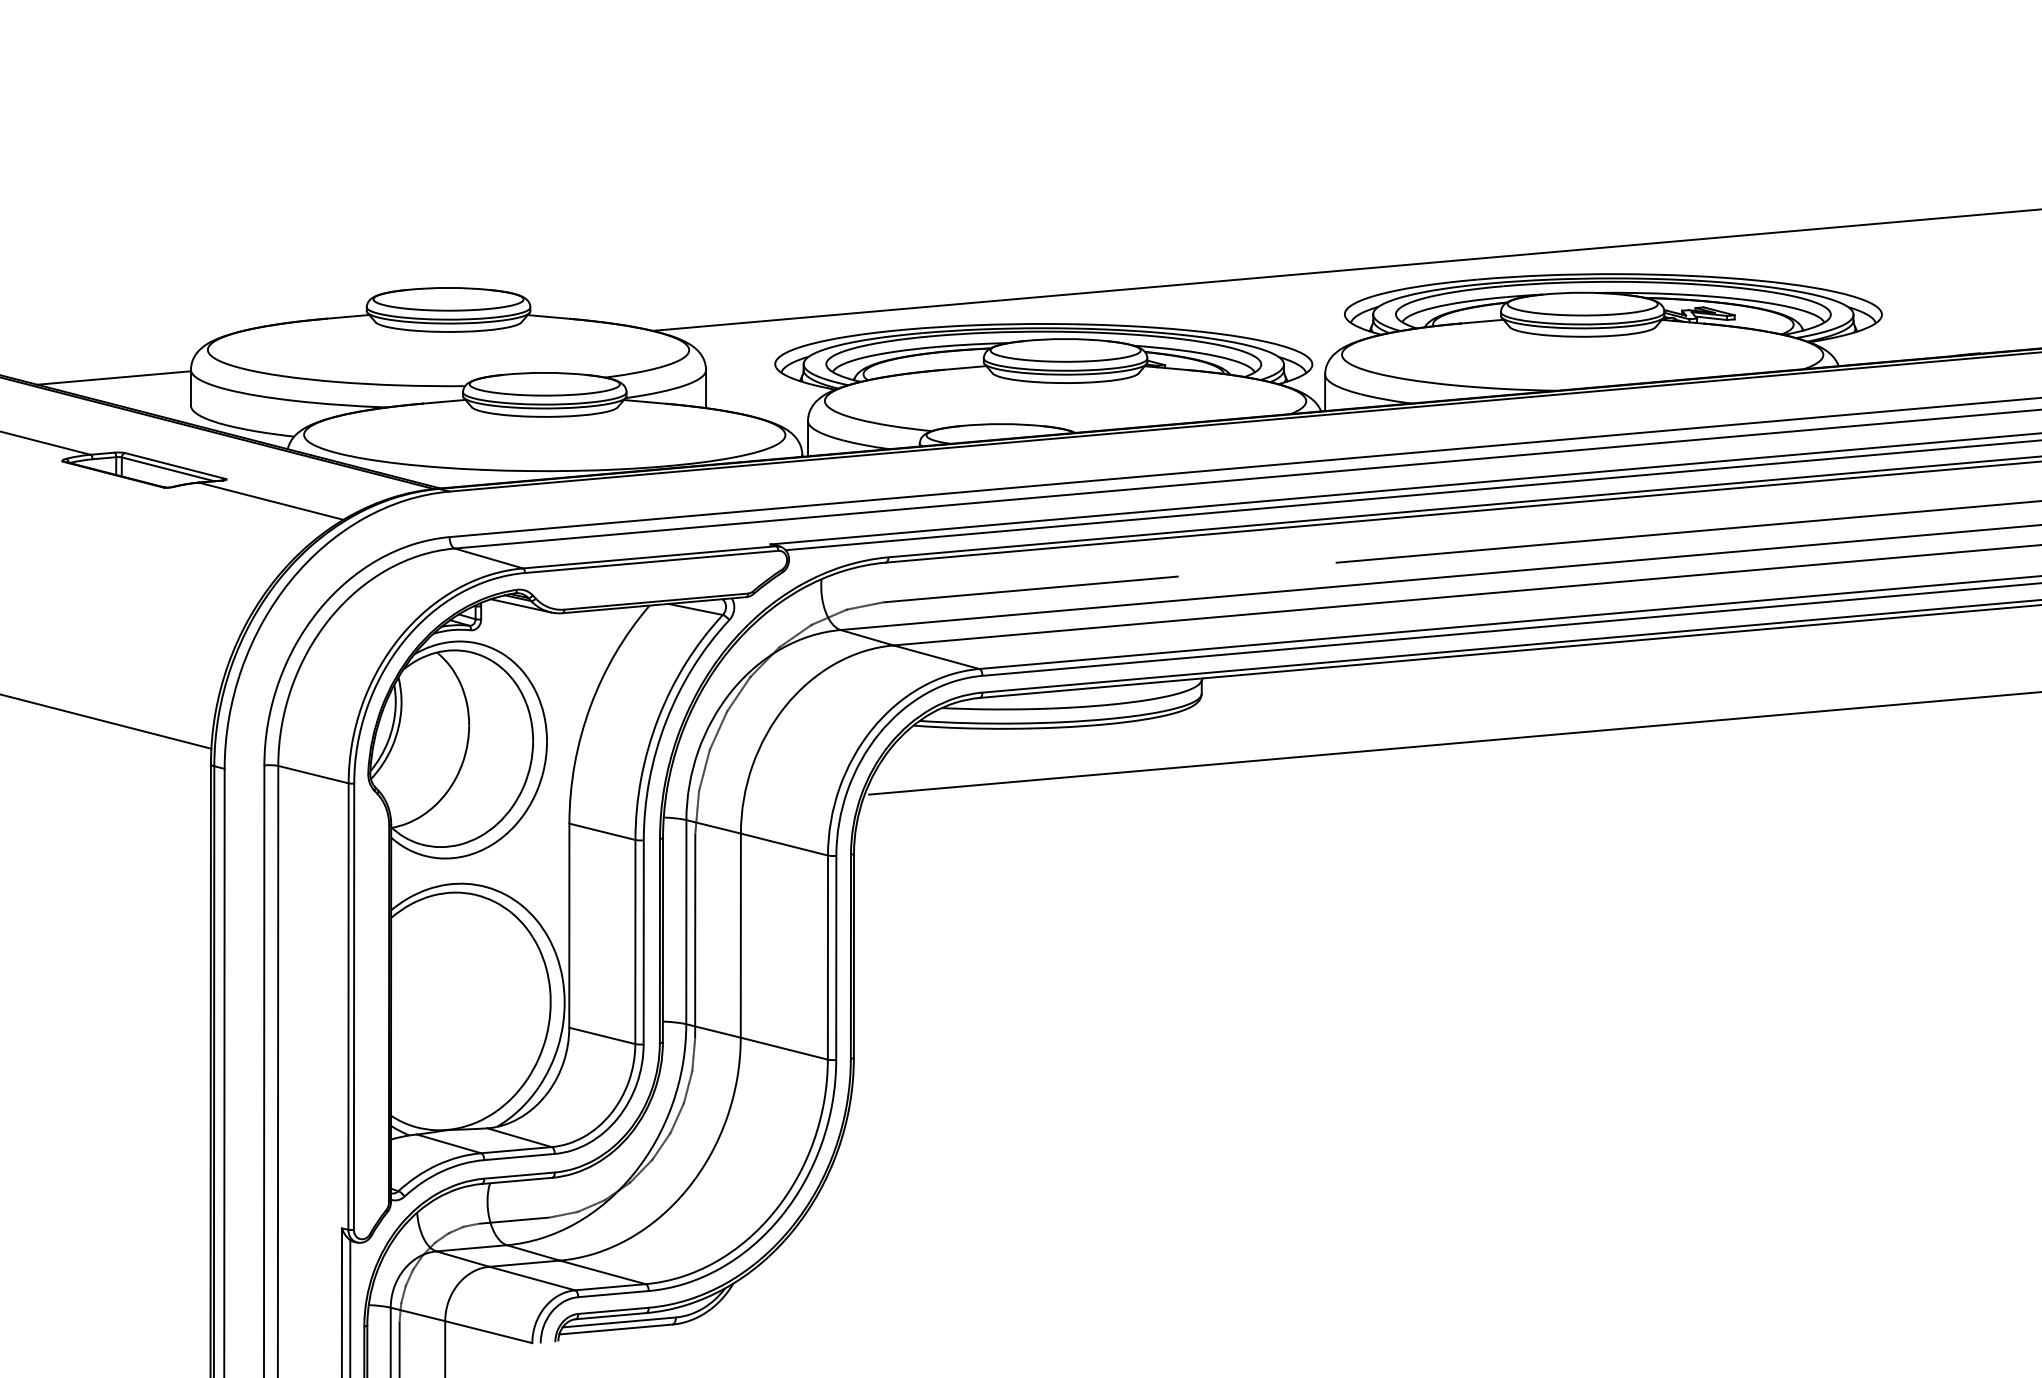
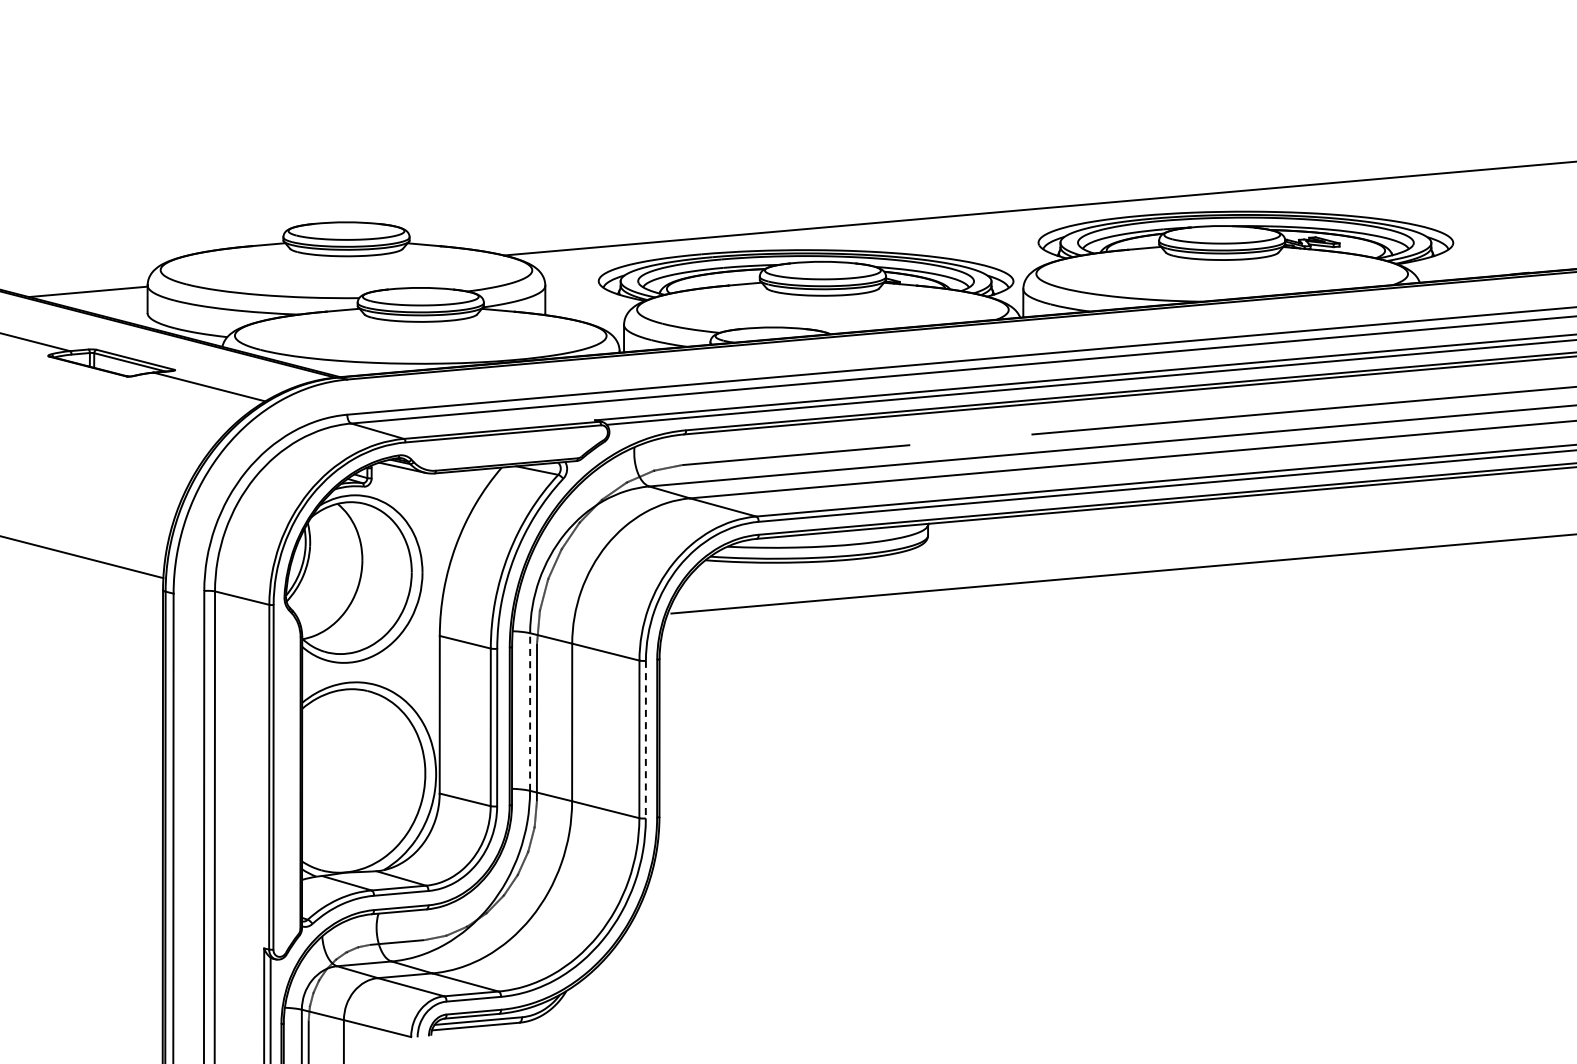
line: (686, 922) -> (530, 712), solid -> dashed
line: (835, 957) -> (645, 739), solid -> dashed

